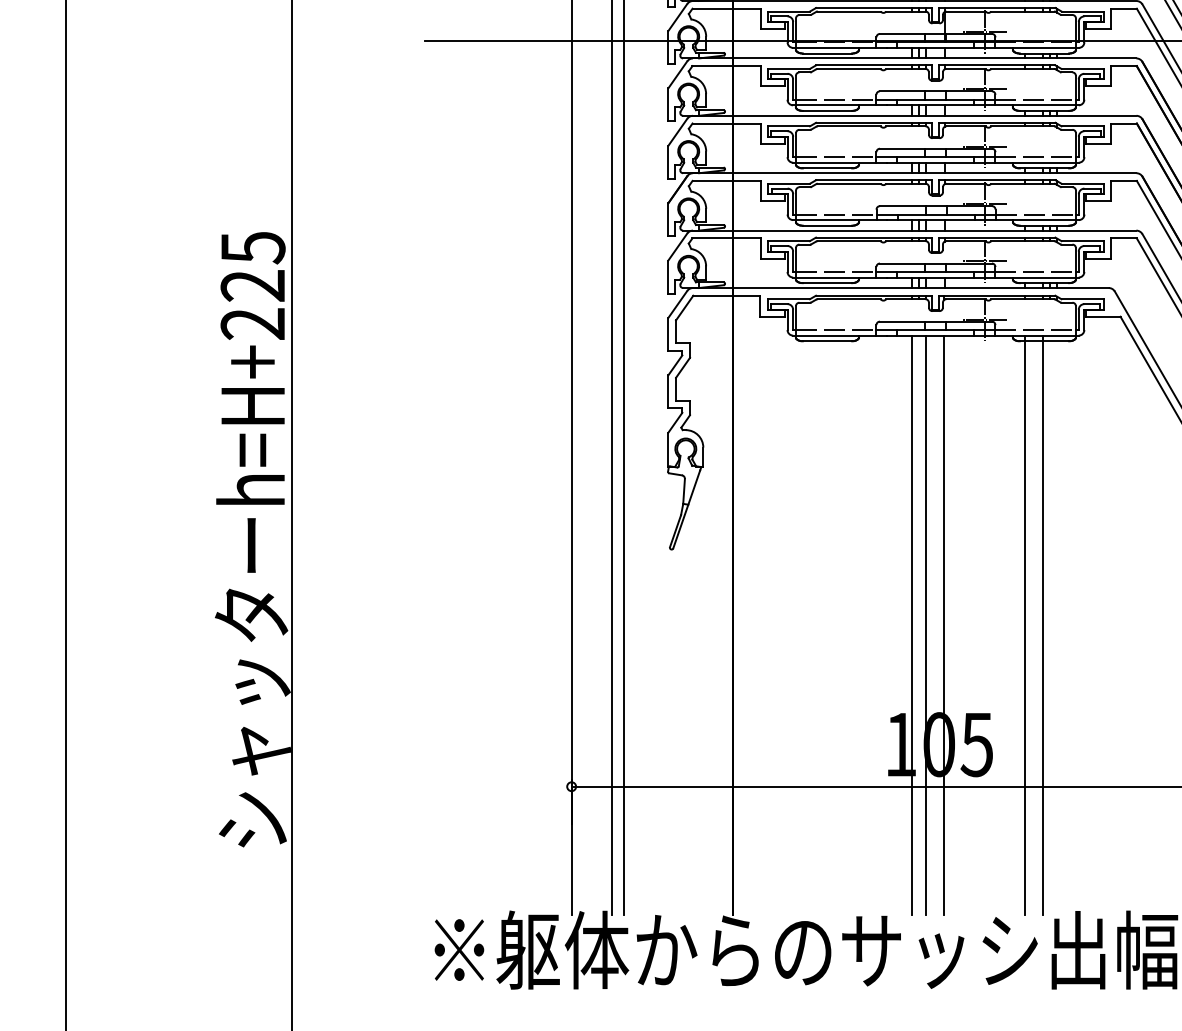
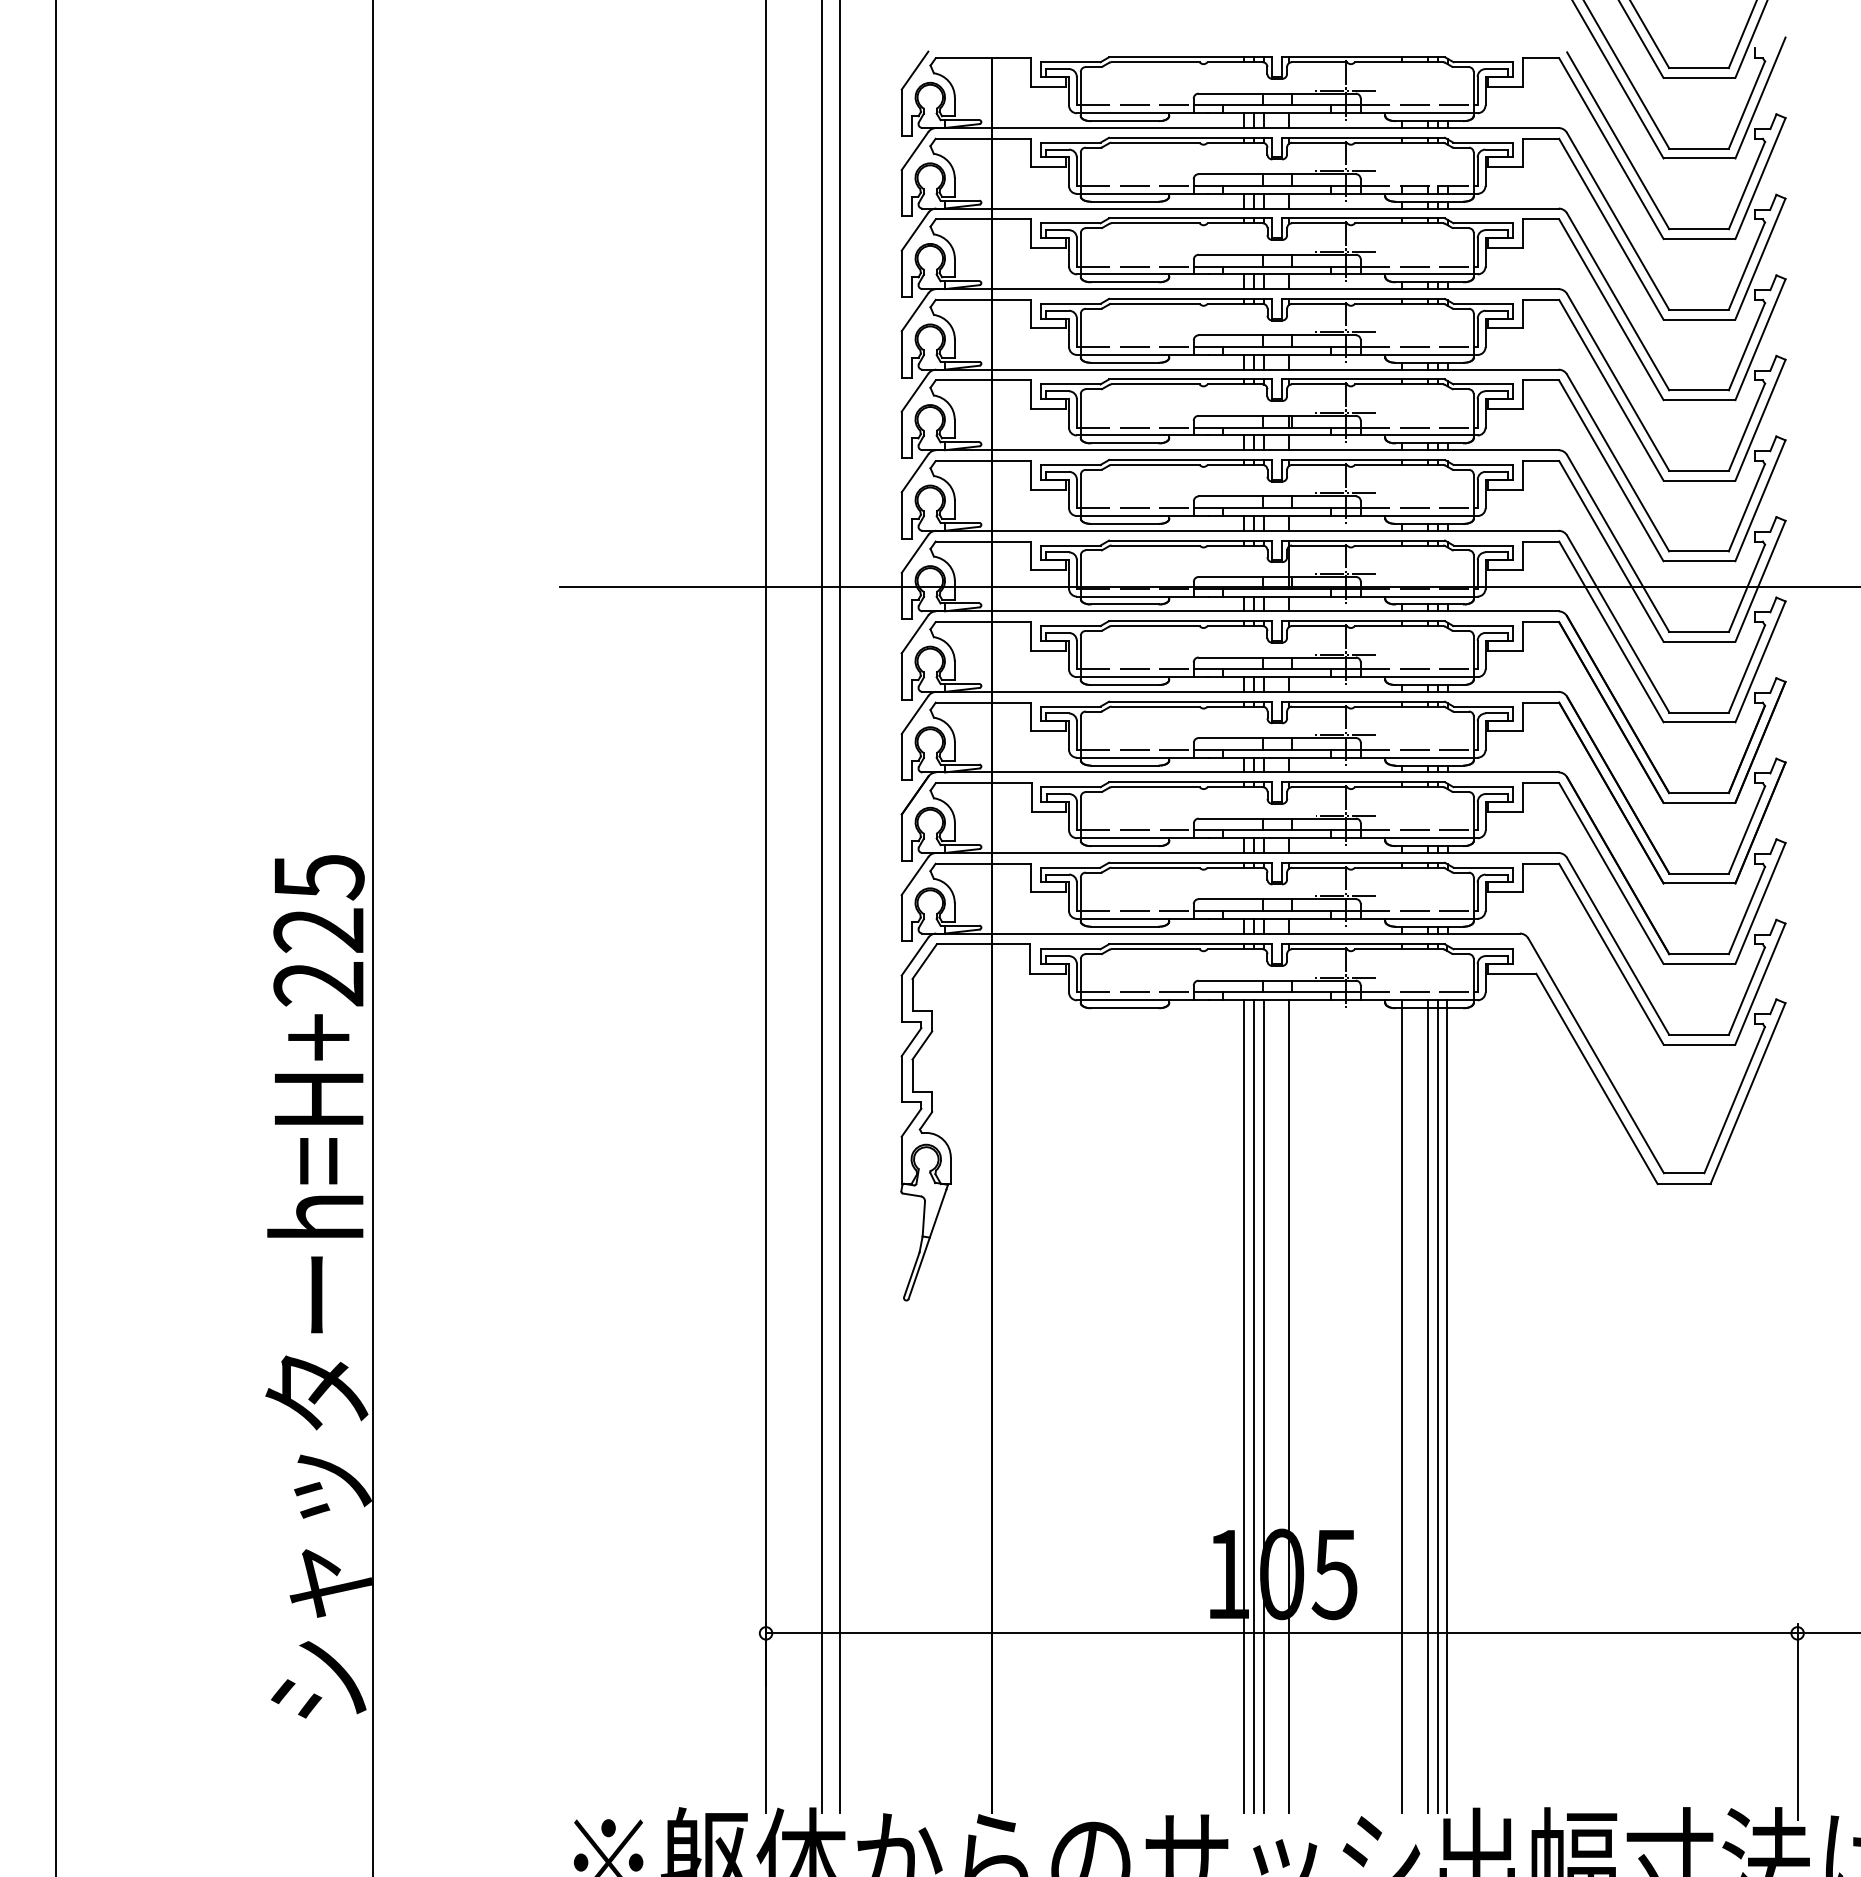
line: (919, 625) -> (1253, 1406), added
line: (1050, 625) -> (1437, 1406), added
line: (1057, 625) -> (1447, 1406), added

